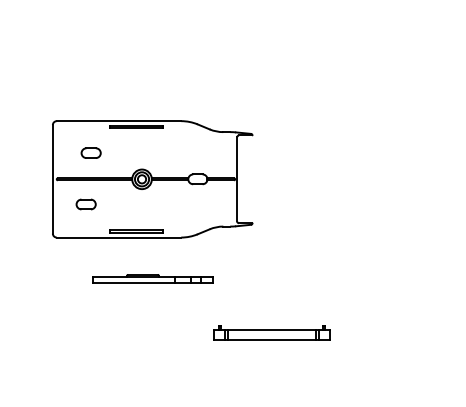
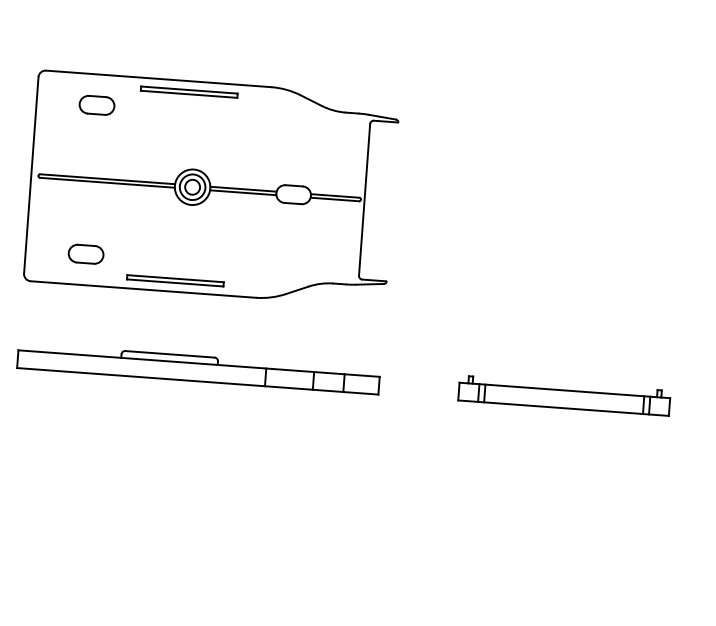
part: (90, 152) -> (95, 104), moved
part: (85, 204) -> (84, 254), moved
part: (152, 278) -> (198, 368), size x1.67
part: (271, 332) -> (563, 394), moved

